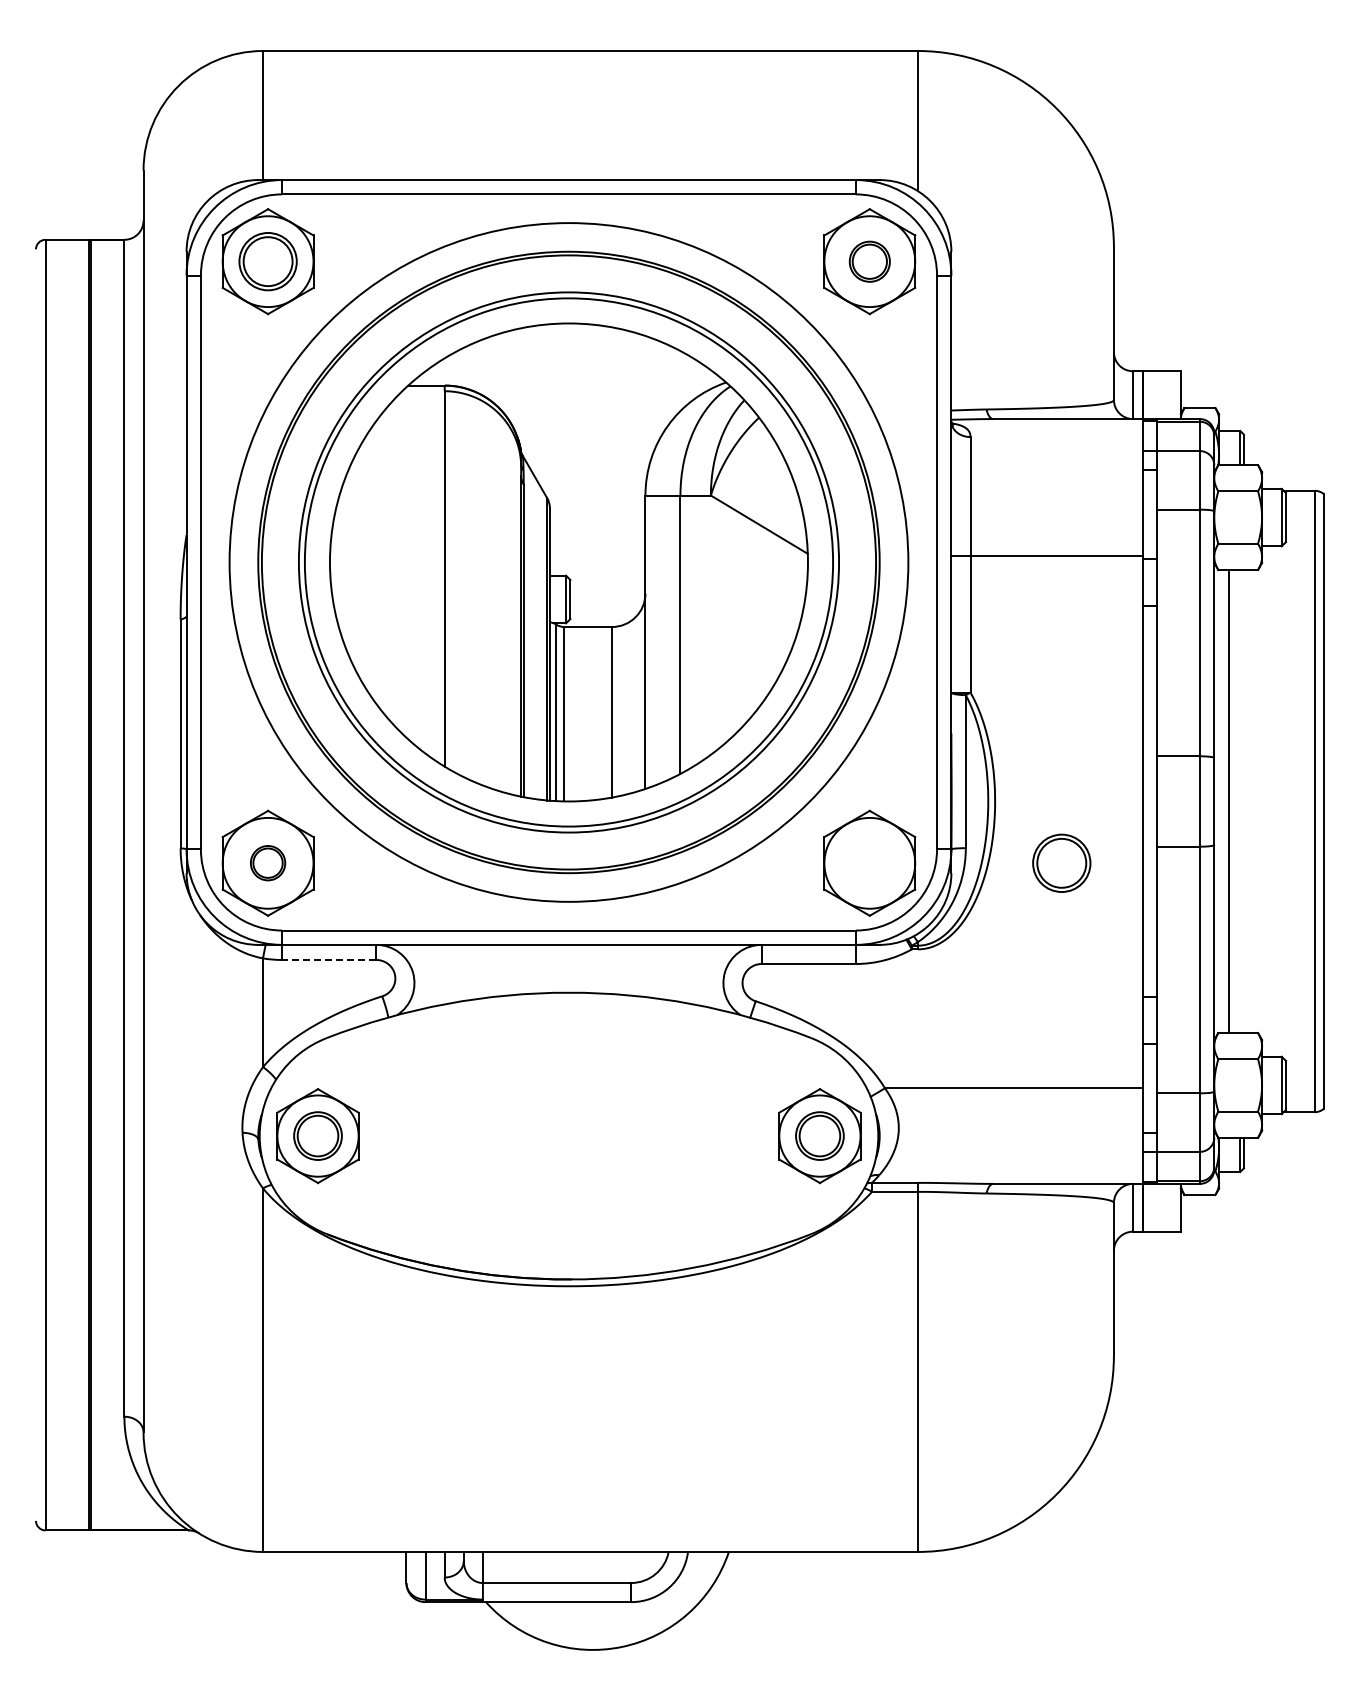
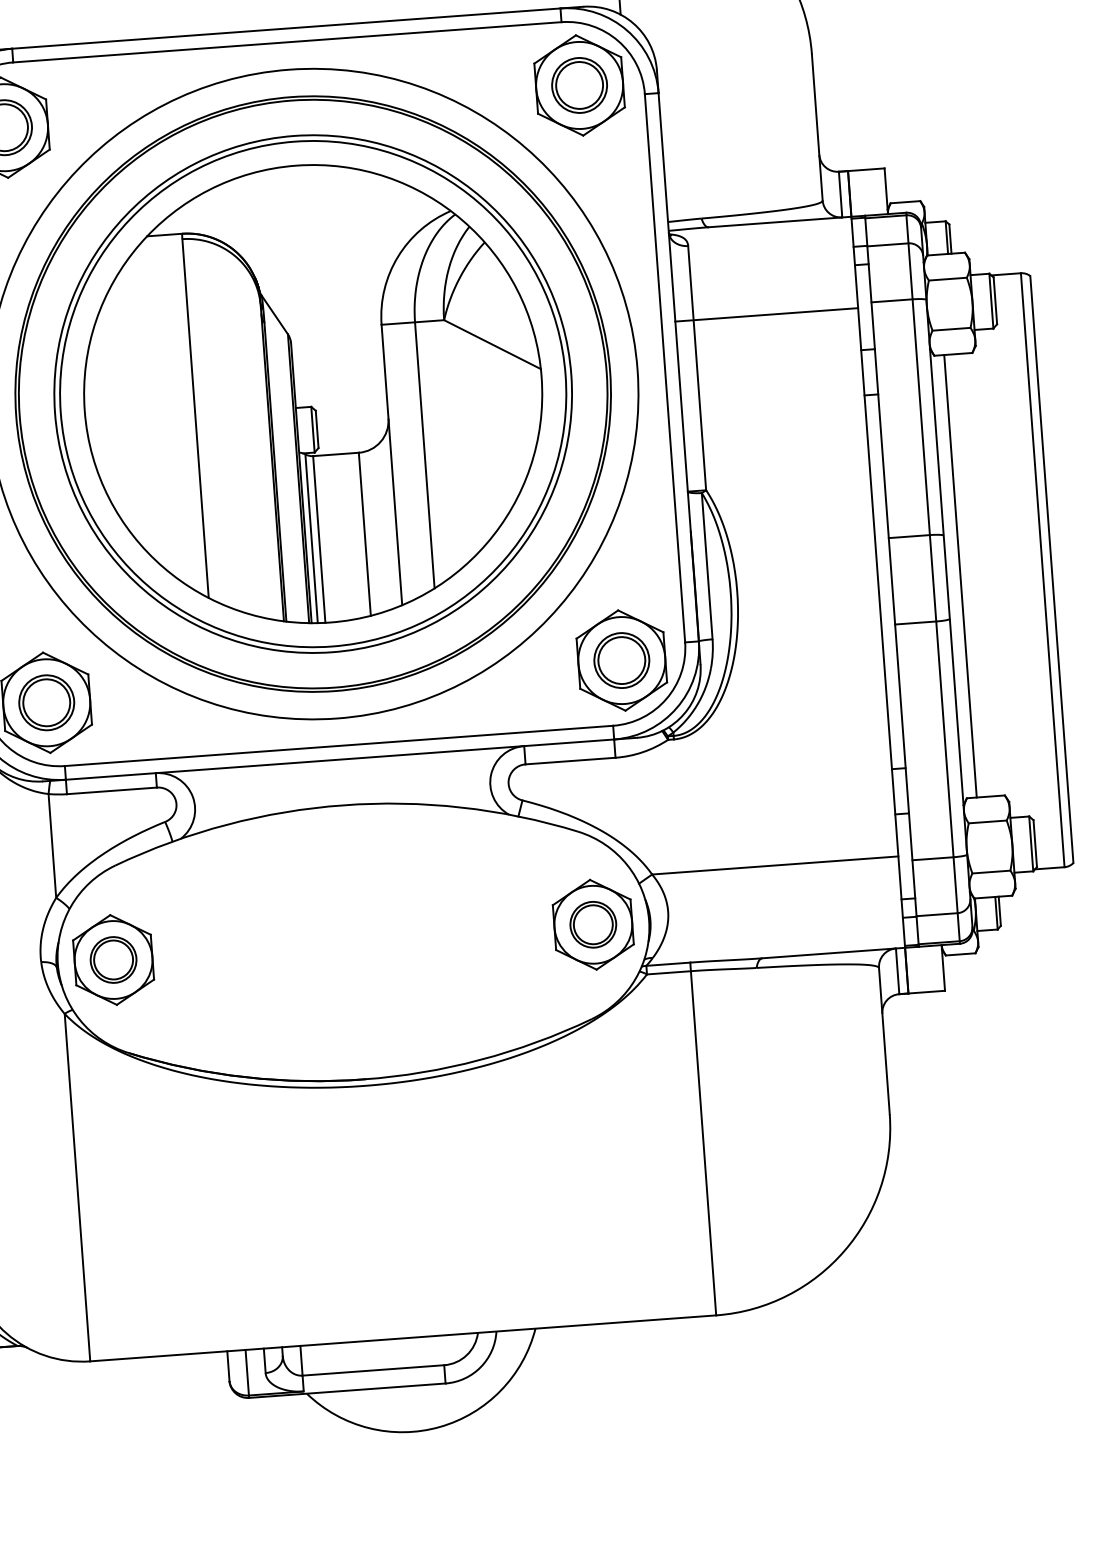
part: (869, 261) -> (579, 85), size x1.43
line: (1046, 555) -> (766, 314), moved
part: (267, 862) -> (46, 702), size x1.67
part: (1061, 862) -> (621, 659), moved
line: (328, 959) -> (111, 790), dashed -> solid

